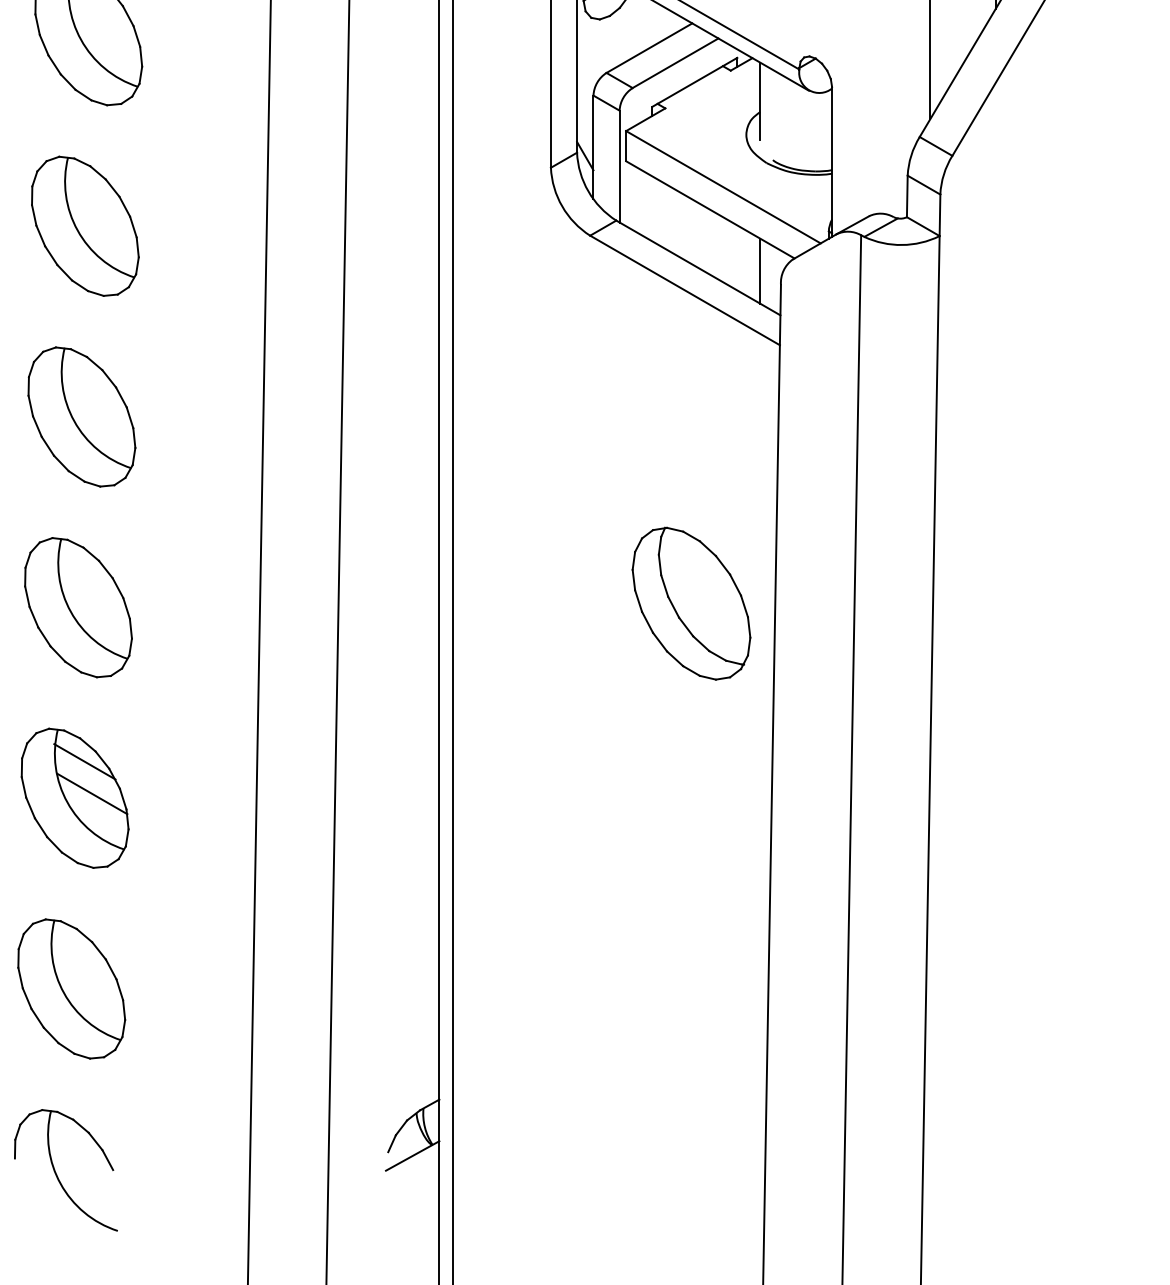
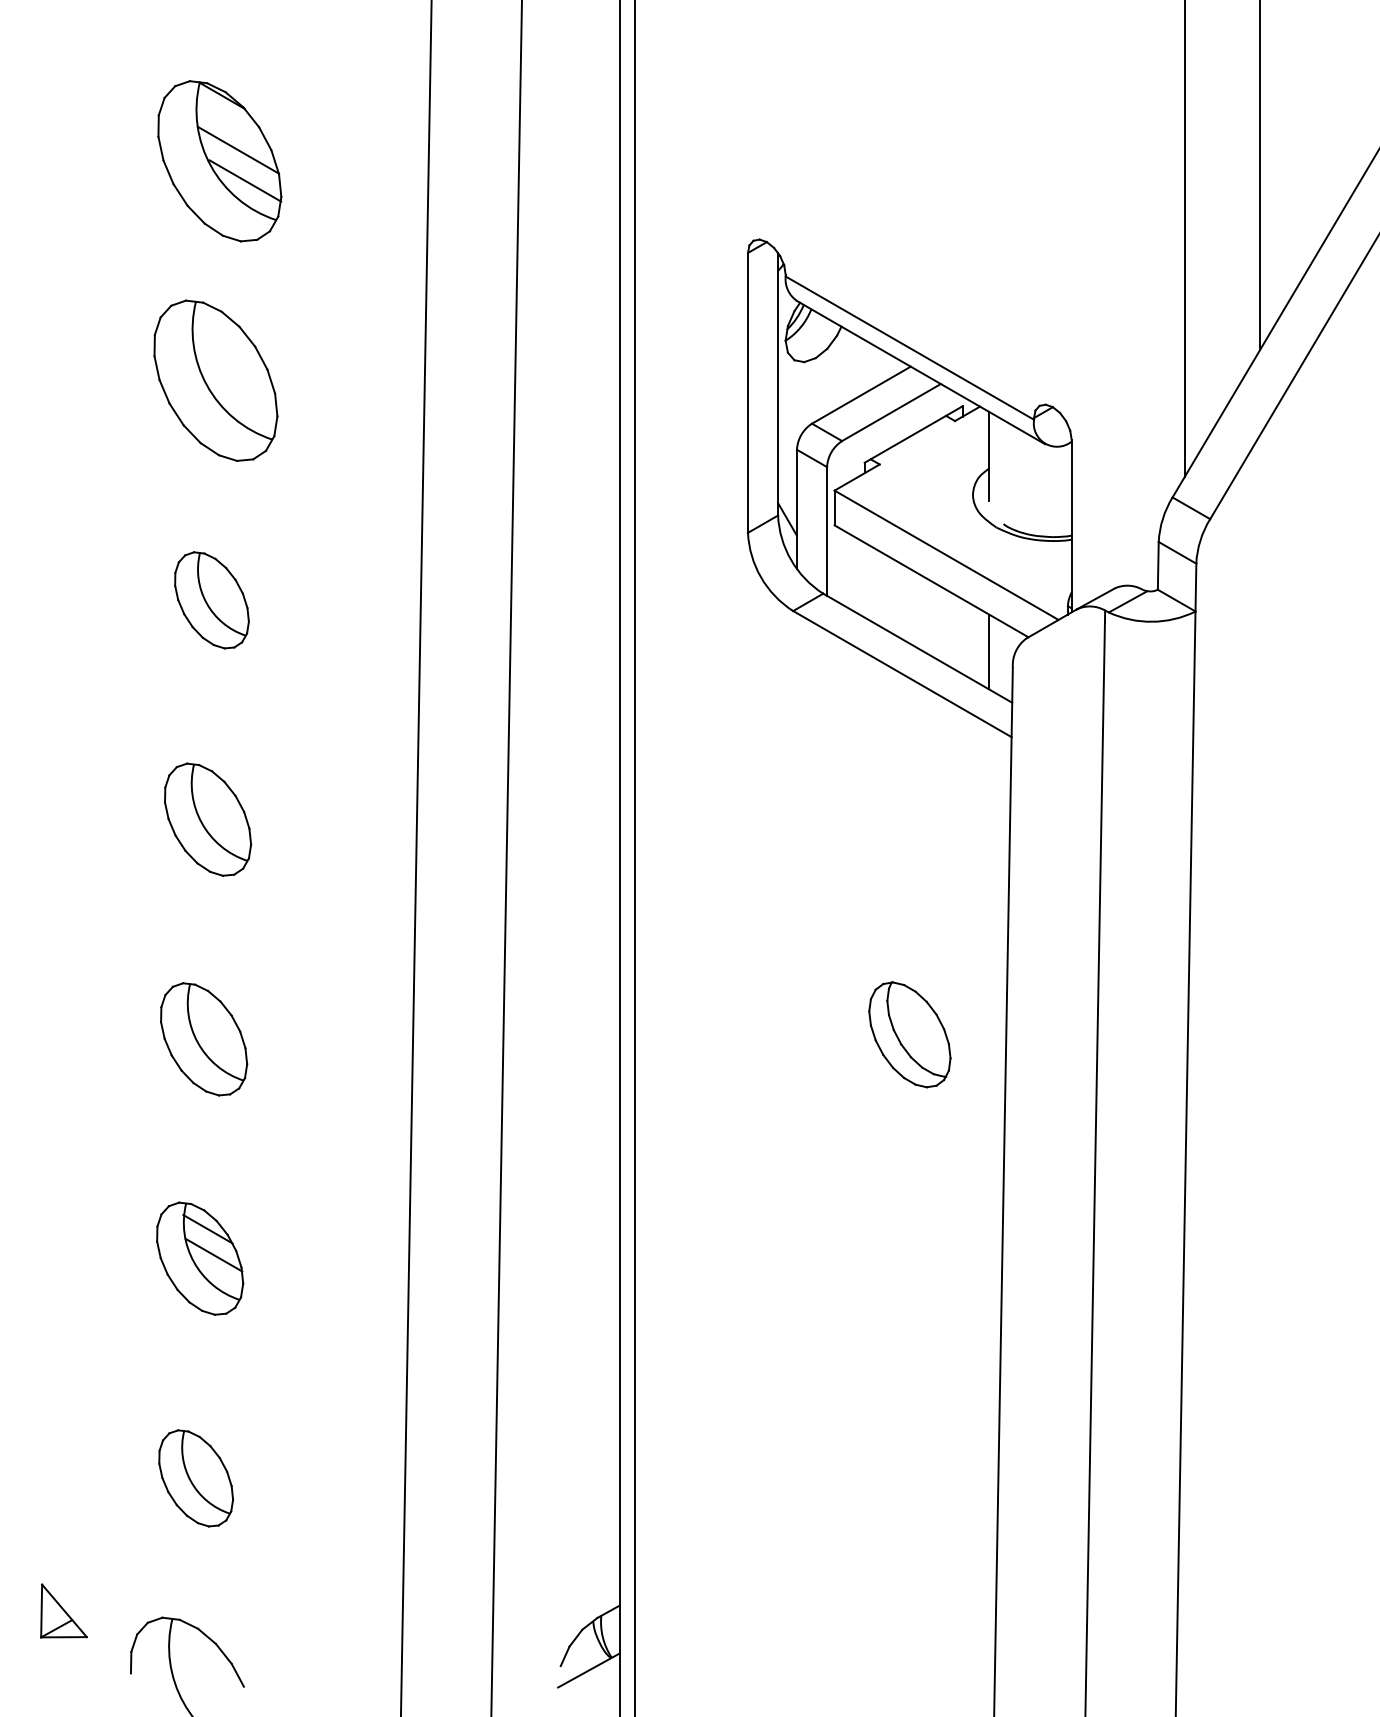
part: (84, 226) -> (211, 600), size x0.6
part: (81, 416) -> (207, 819), size x0.7
part: (691, 603) -> (909, 1034), size x0.6
part: (77, 607) -> (203, 1039), size x0.7
part: (74, 798) -> (199, 1258), size x0.7
part: (71, 989) -> (195, 1478), size x0.6

